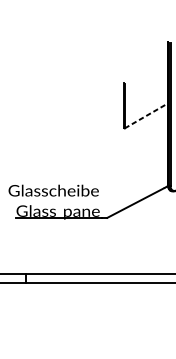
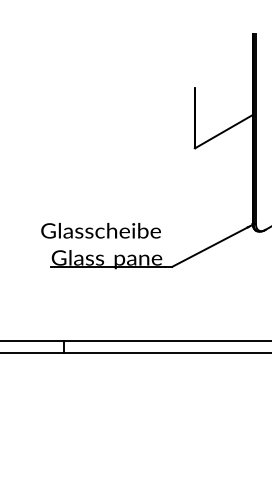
line: (146, 115) -> (224, 131), dashed -> solid

